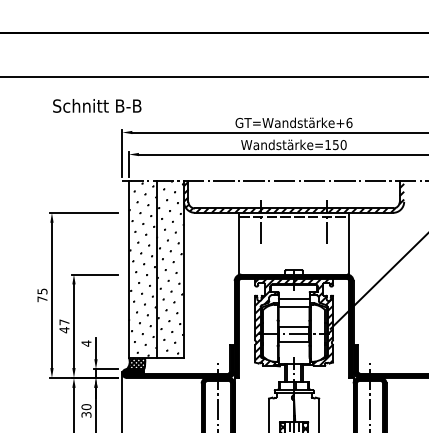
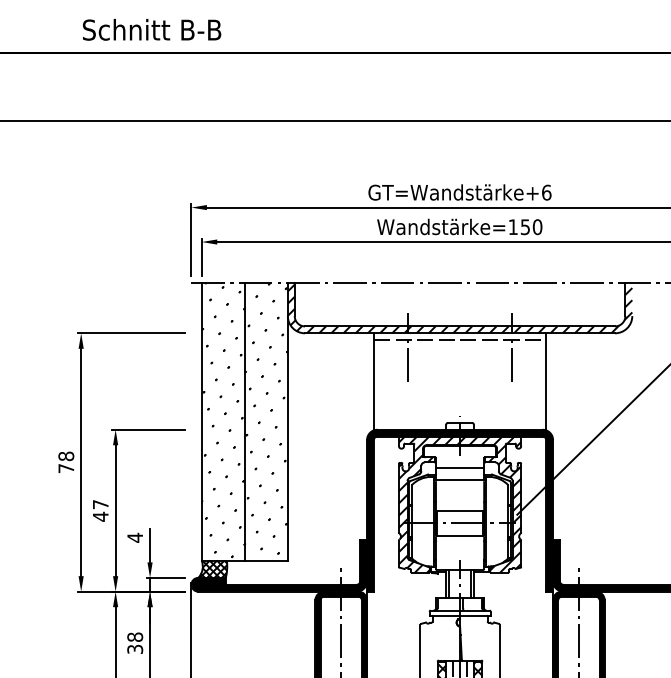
text: (97, 105) -> (152, 29), moved
text: (42, 291) -> (66, 456), 75 -> 78
text: (86, 407) -> (135, 637), 30 -> 38

